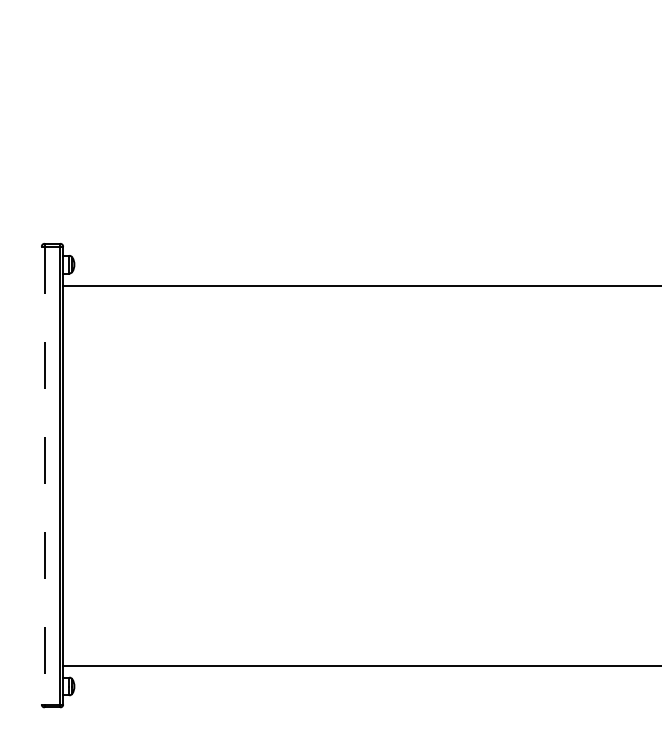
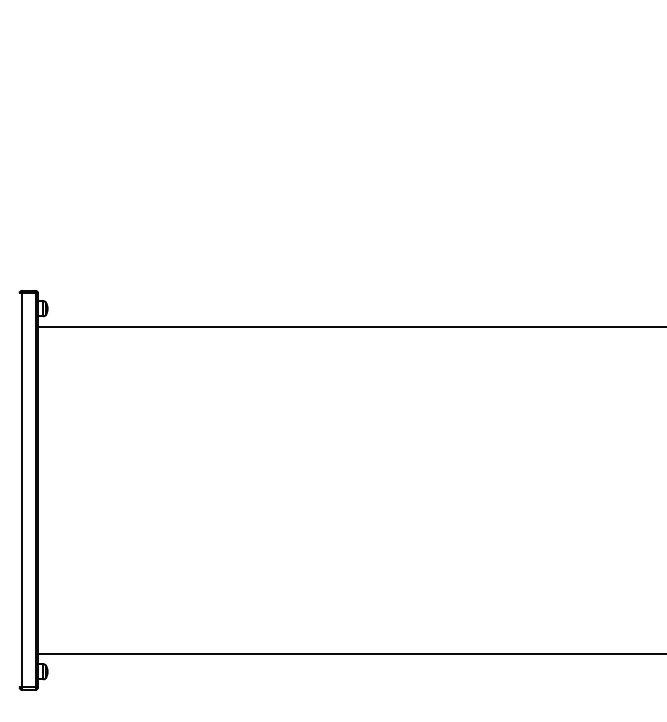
line: (45, 475) -> (22, 490), dashed -> solid

